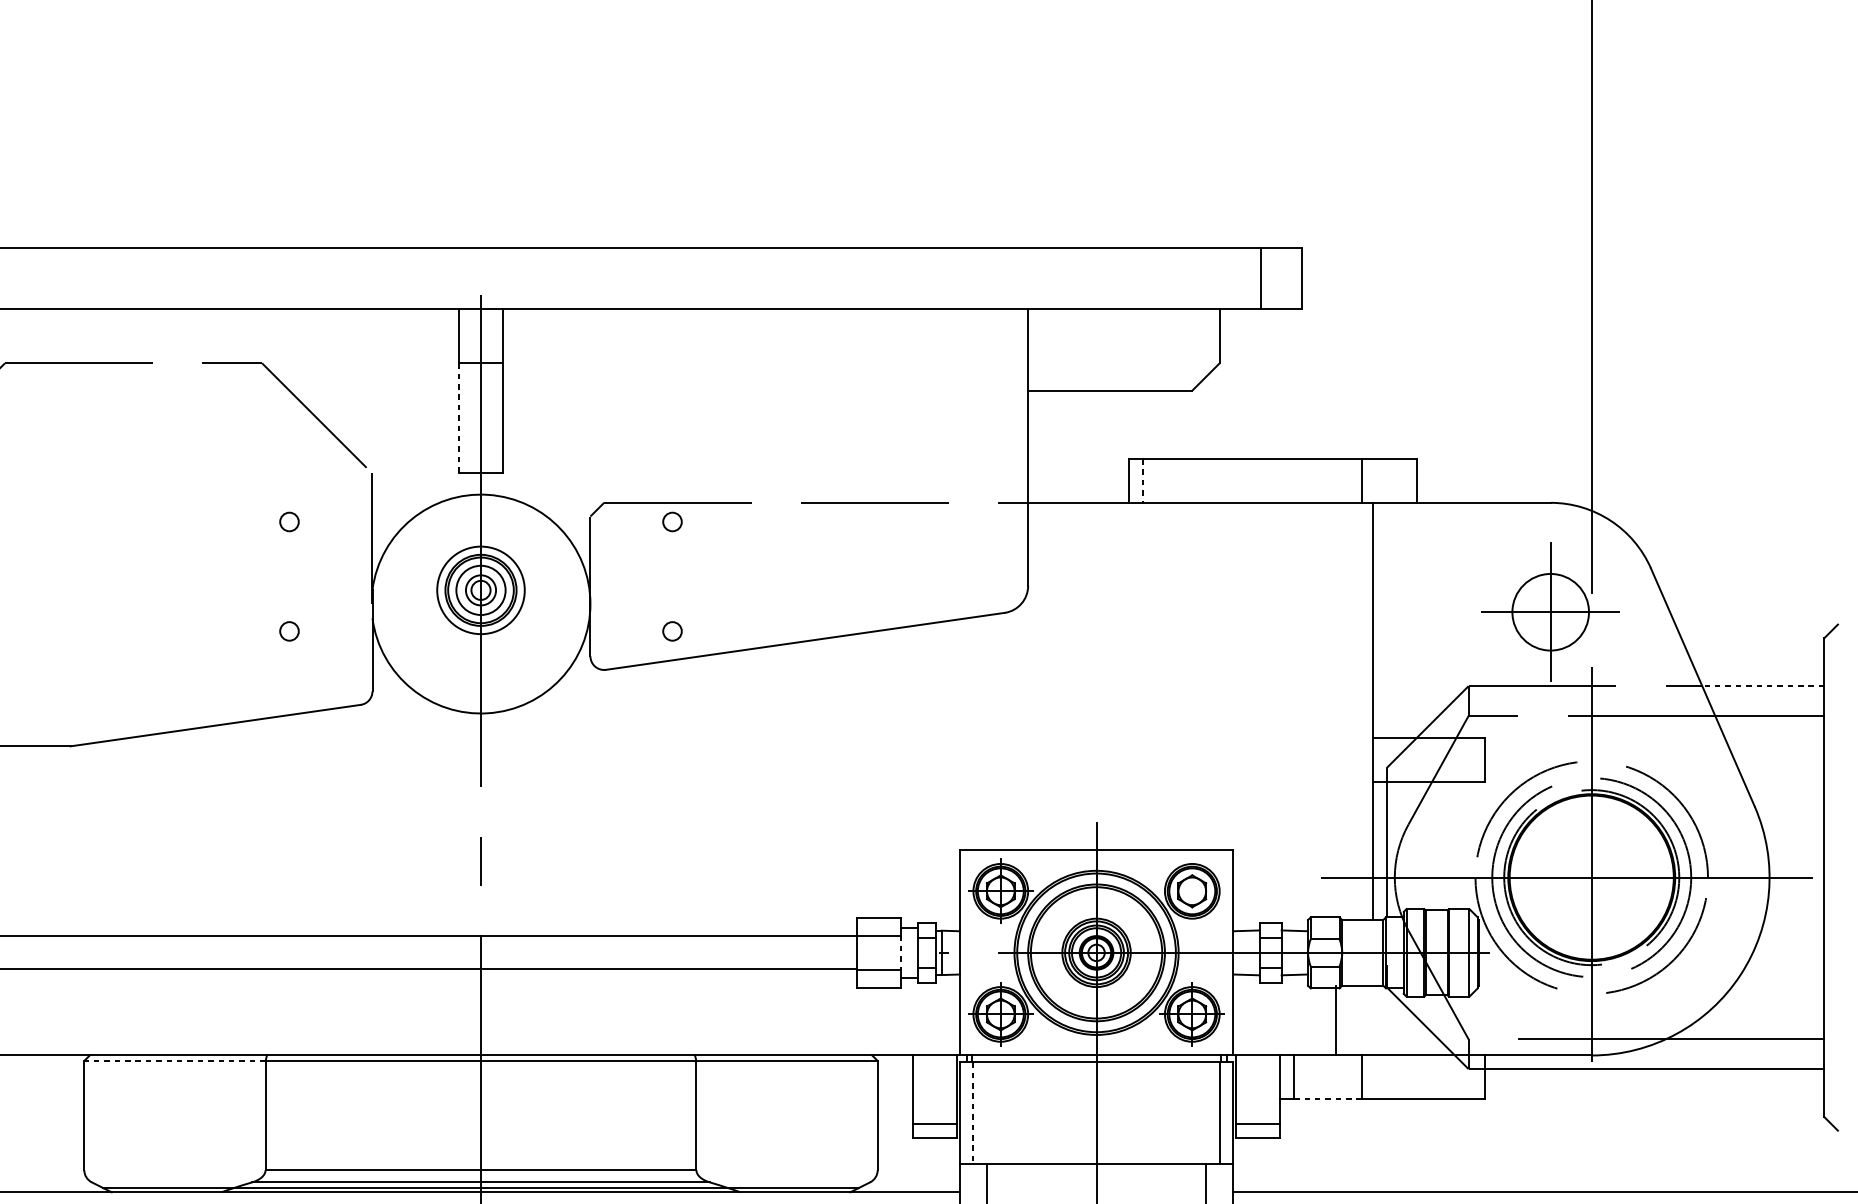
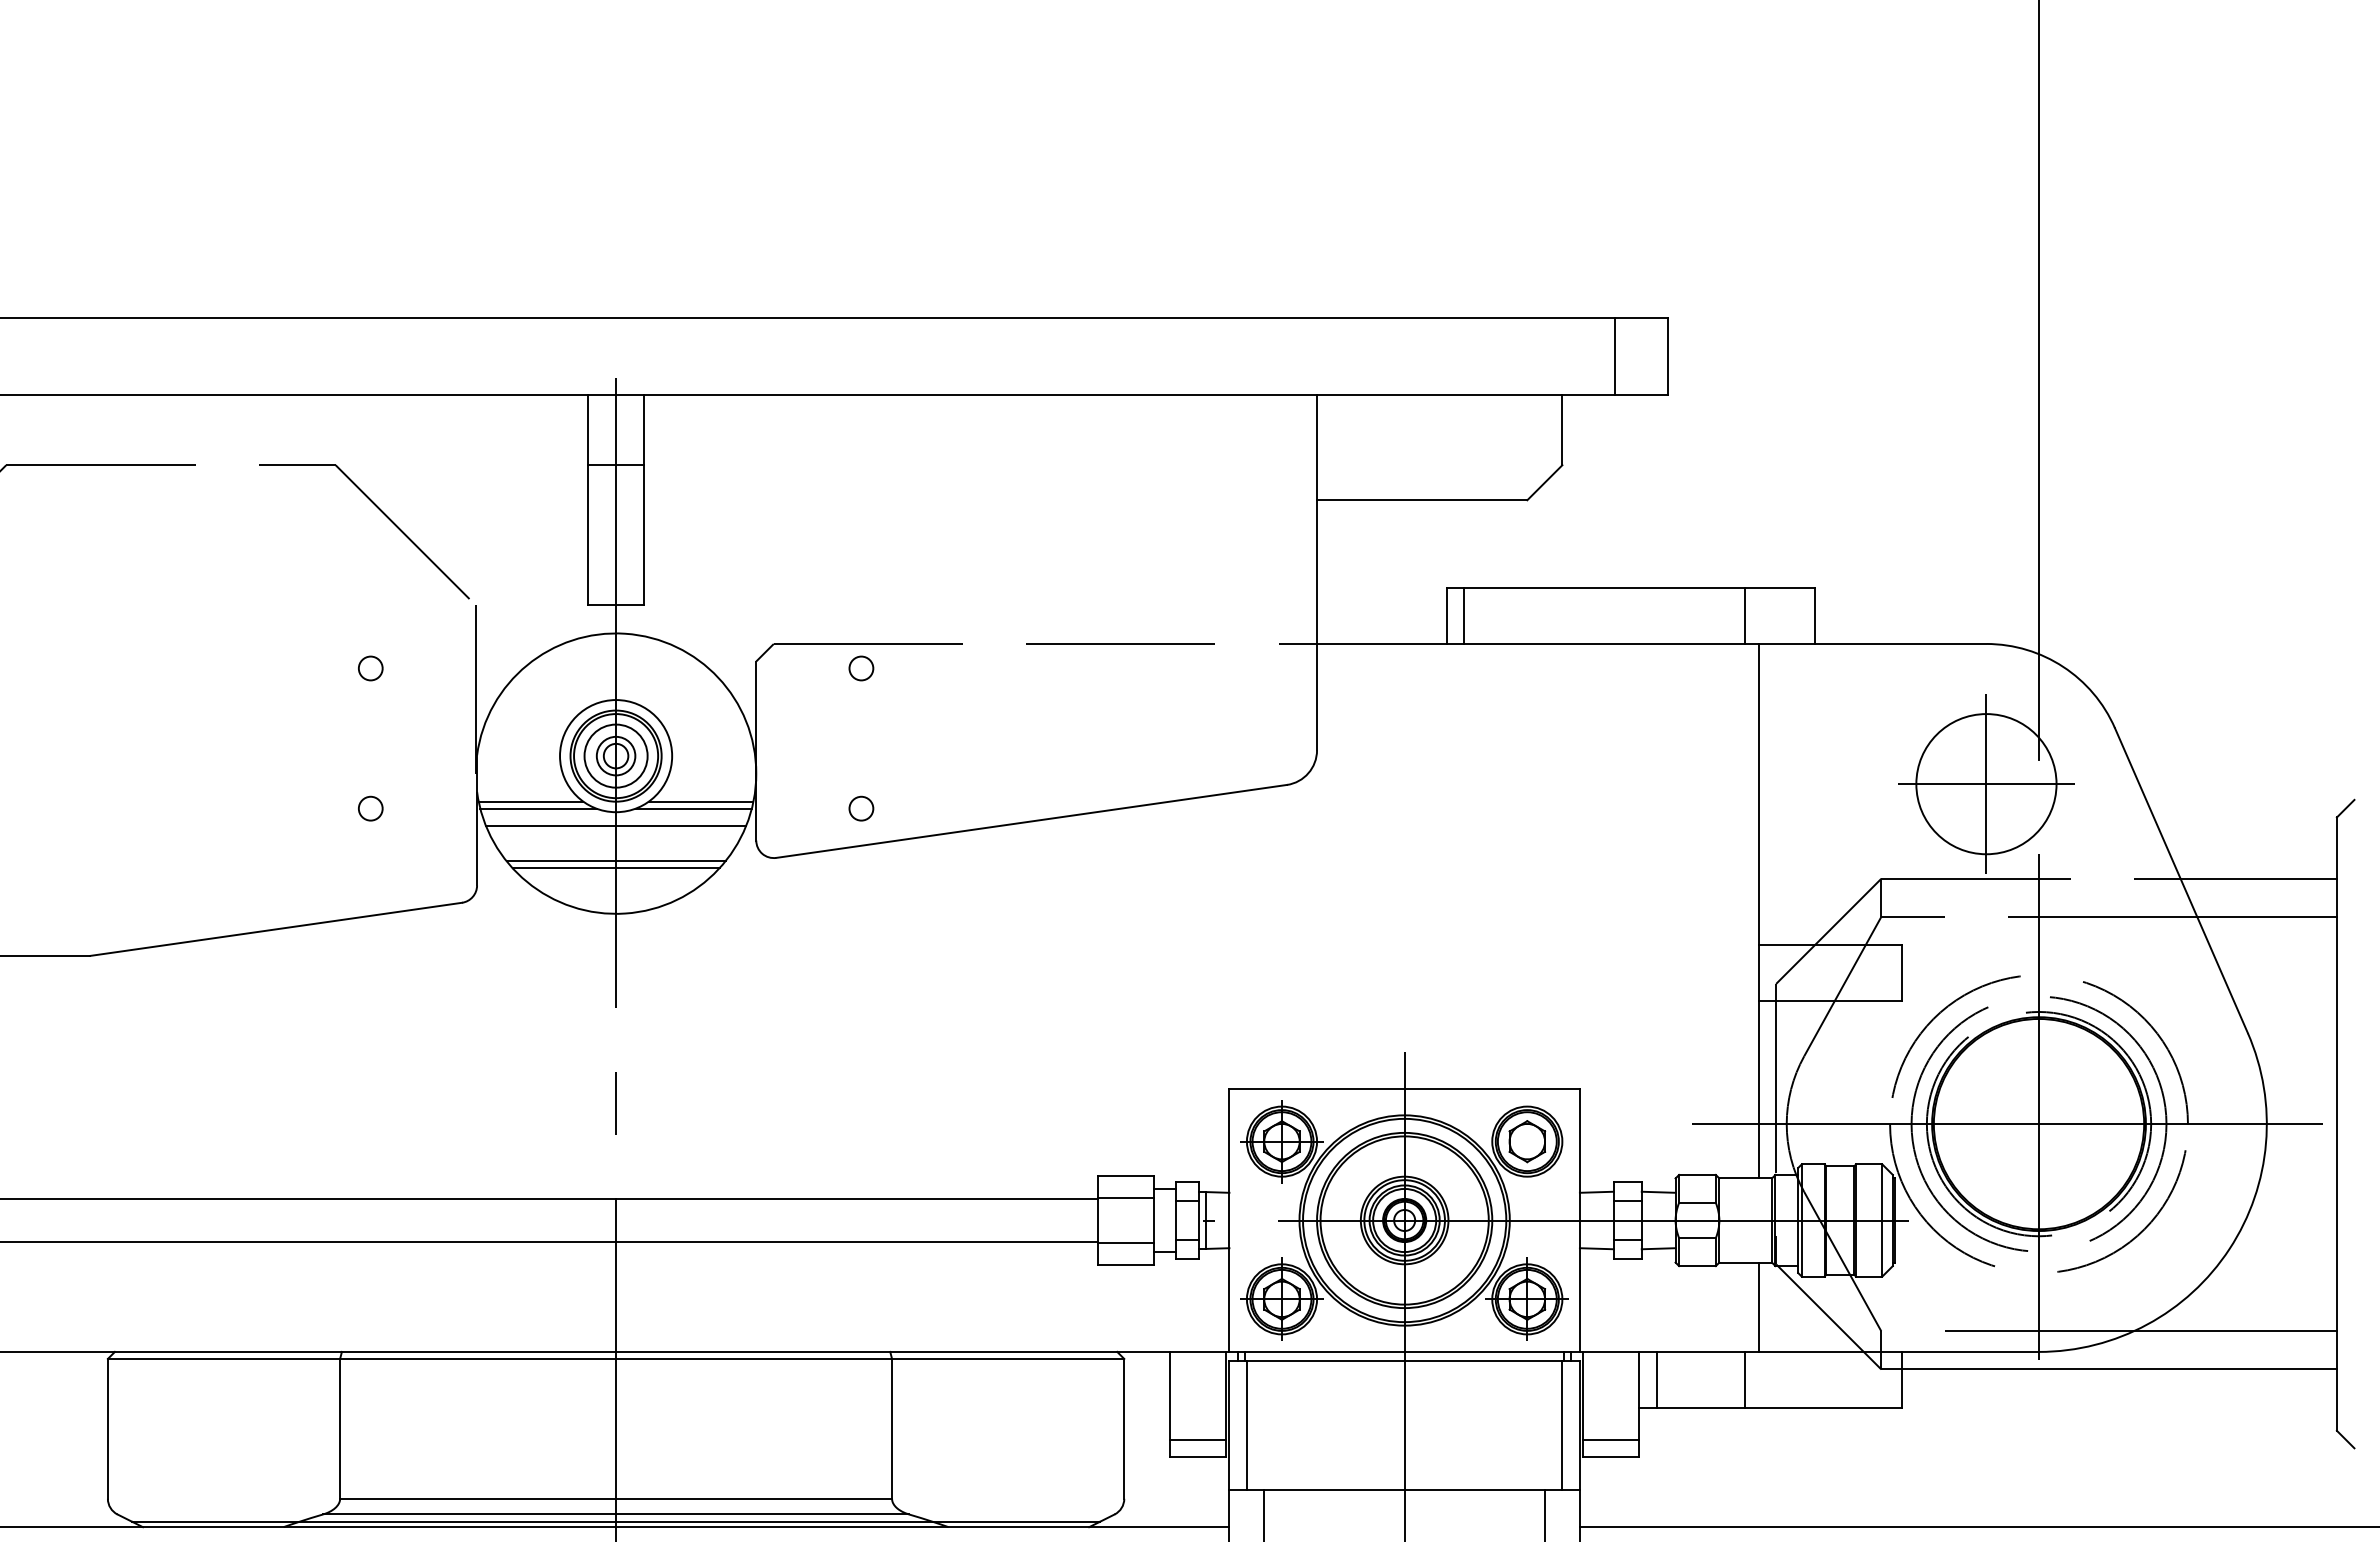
line: (459, 418) -> (588, 535), dashed -> solid
line: (1143, 481) -> (1464, 616), dashed -> solid
circle: (1550, 612) -> (1986, 784), size x1.43
line: (414, 625) -> (530, 801), added
line: (546, 625) -> (700, 801), added
line: (420, 631) -> (538, 808), added
line: (541, 631) -> (693, 808), added
line: (481, 645) -> (616, 826), added
line: (480, 672) -> (615, 861), added
line: (480, 678) -> (615, 868), added
line: (1763, 685) -> (2258, 878), dashed -> solid
line: (901, 953) -> (1154, 1221), dashed -> solid
line: (1336, 1020) -> (1758, 1306), moved
line: (174, 1060) -> (223, 1358), dashed -> solid
line: (1327, 1099) -> (1700, 1408), dashed -> solid
line: (973, 1112) -> (1246, 1425), dashed -> solid

